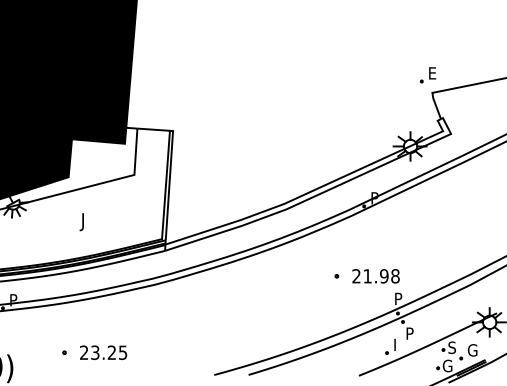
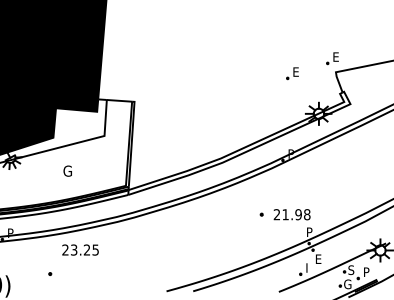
part: (376, 94) -> (292, 73), added
text: (85, 221) -> (66, 172), J -> G
text: (411, 332) -> (319, 258), P -> E
text: (471, 350) -> (366, 272), G -> P
text: (103, 352) -> (80, 249), moved

